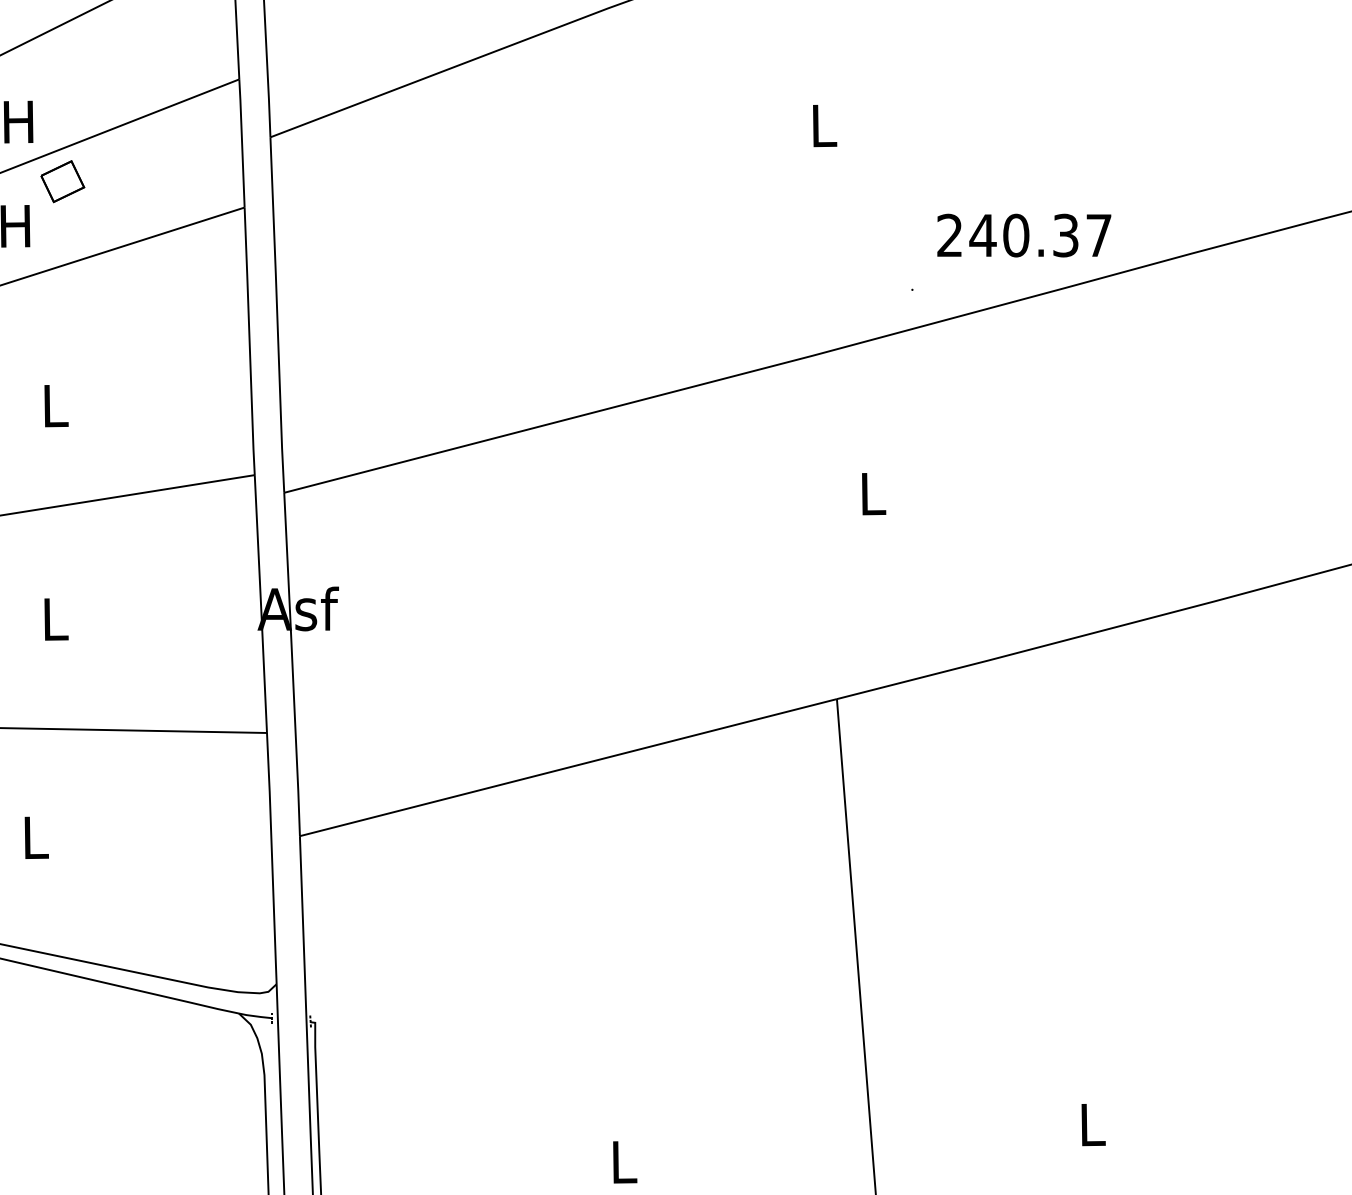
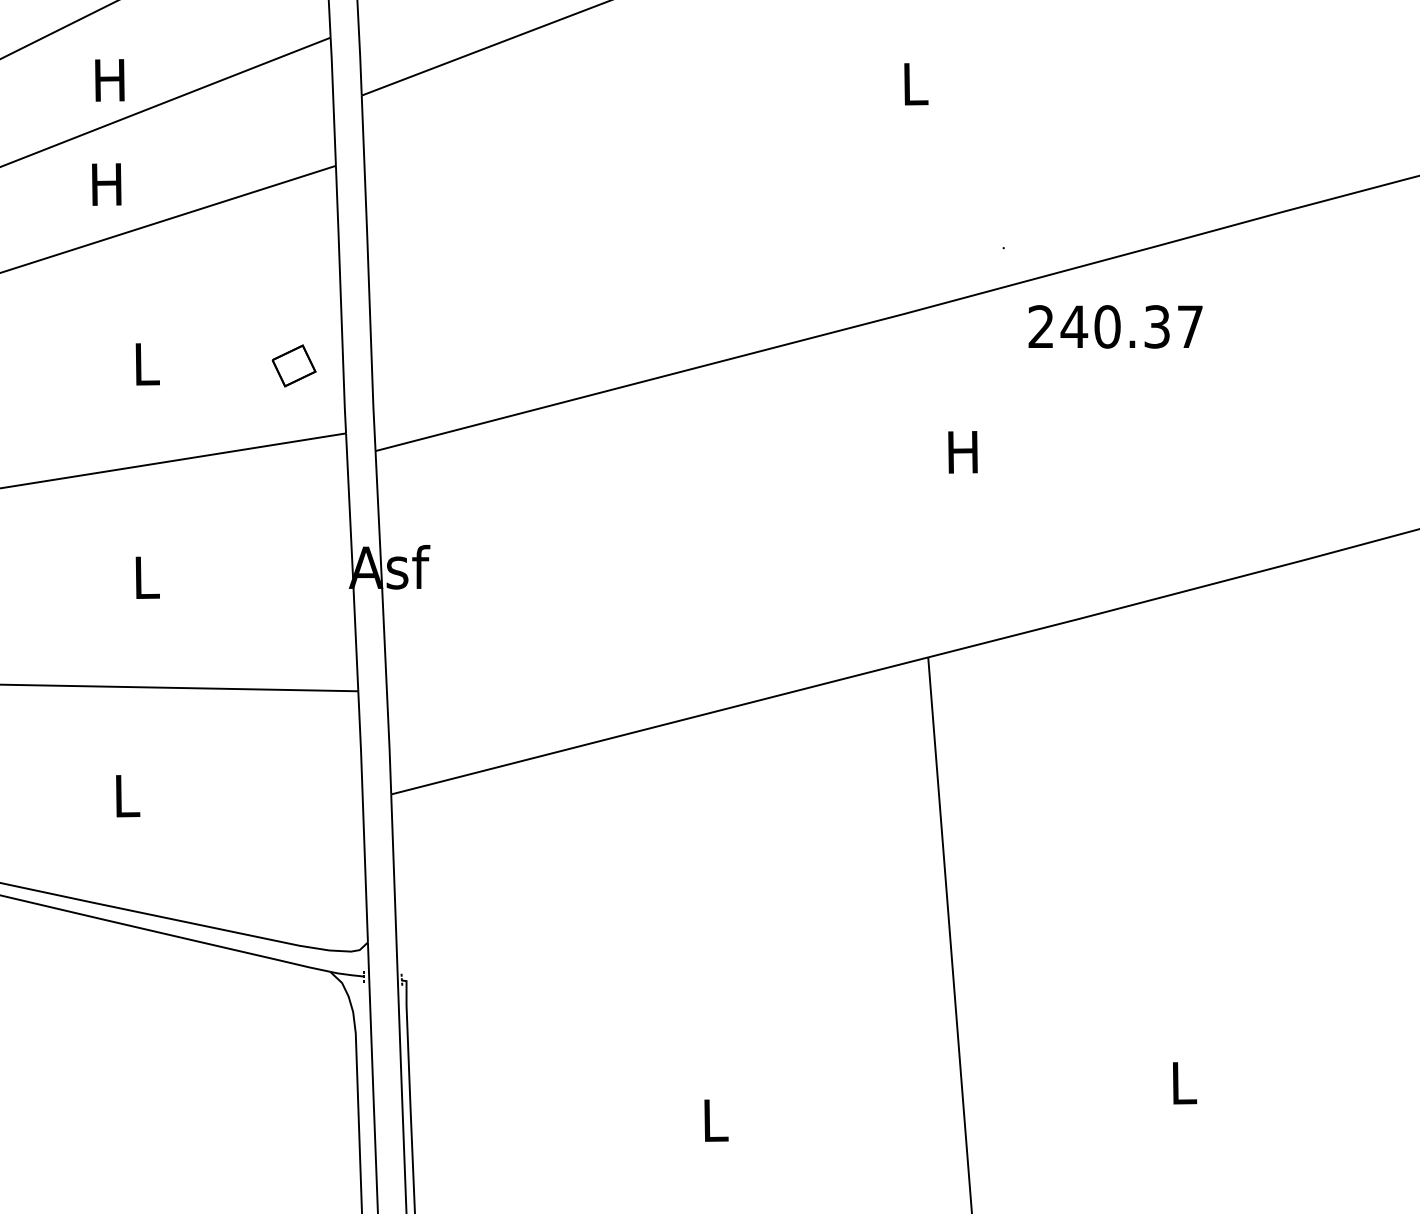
part: (62, 181) -> (293, 365), moved
text: (1024, 235) -> (1115, 326), moved
text: (871, 494) -> (962, 452), L -> H

